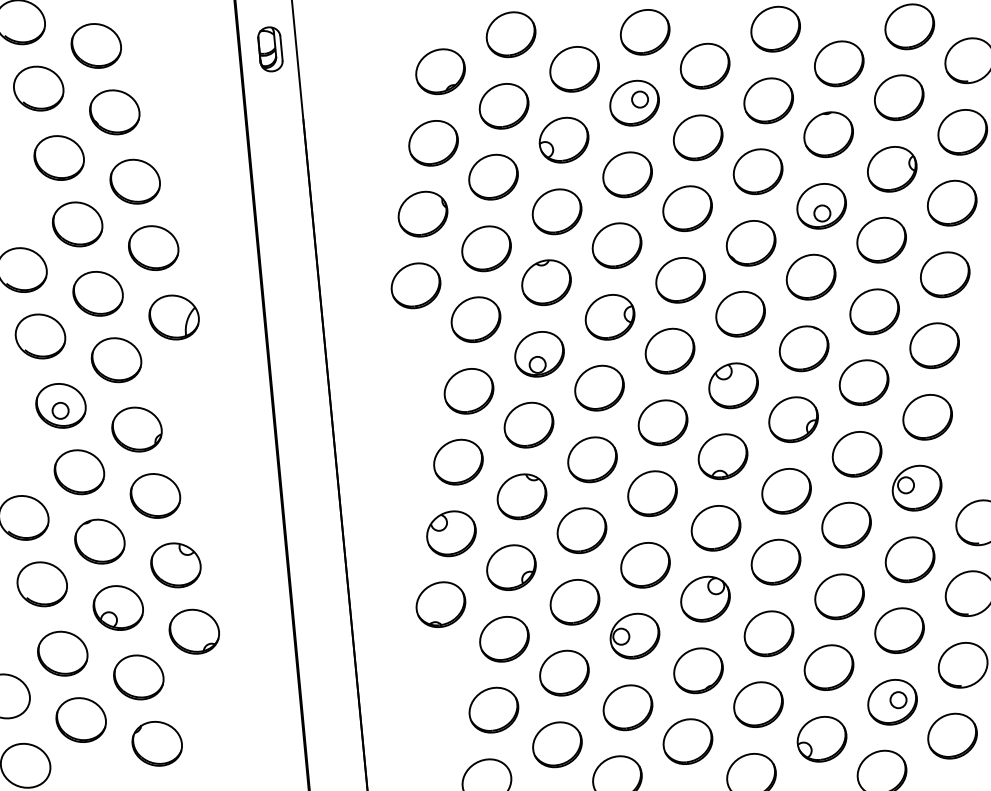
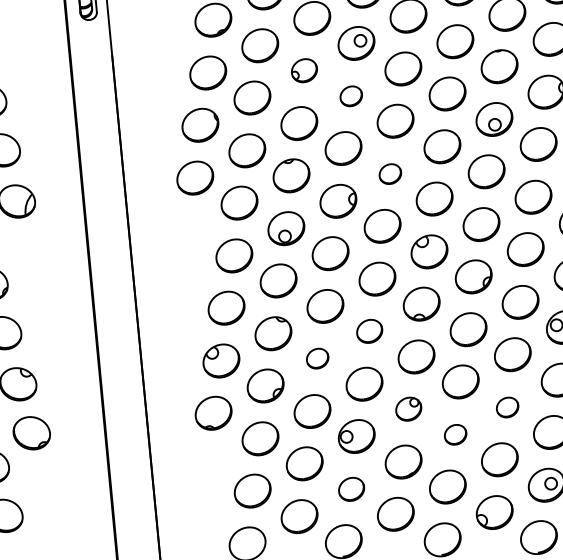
part: (563, 139) -> (304, 70), size x0.7
part: (627, 174) -> (351, 96), size x0.6
part: (680, 280) -> (390, 174), size x0.6
part: (652, 493) -> (369, 331), size x0.7
part: (581, 530) -> (317, 358), size x0.6
part: (839, 596) -> (507, 407), size x0.6
part: (705, 598) -> (408, 408), size x0.7
part: (768, 633) -> (455, 434), size x0.6
part: (627, 707) -> (351, 489), size x0.7

